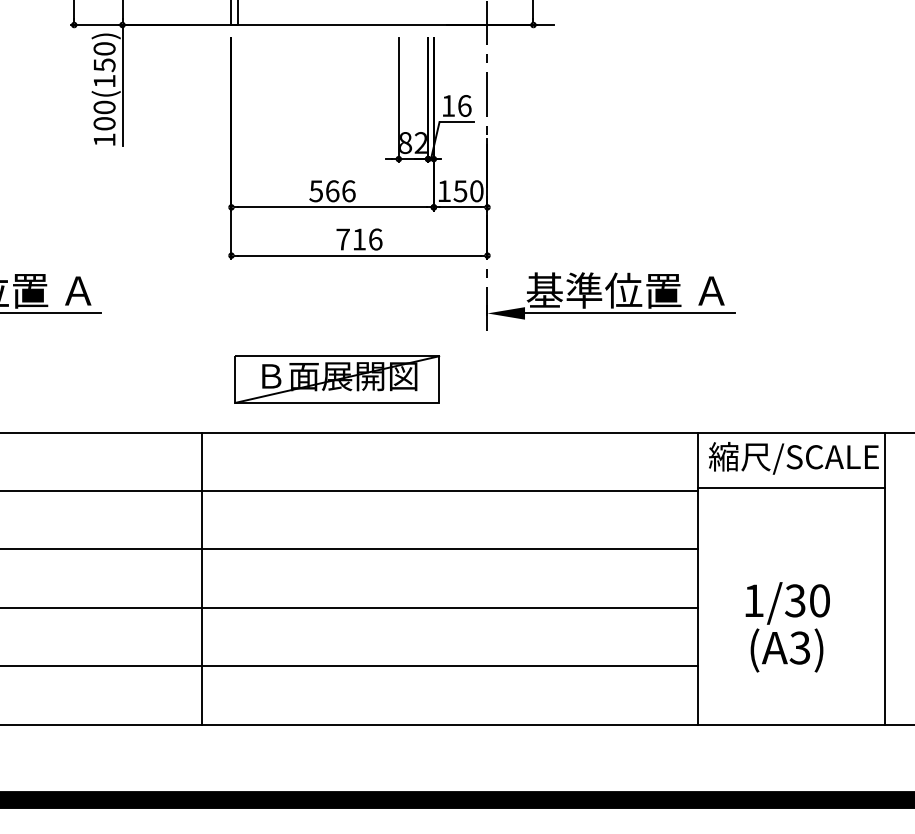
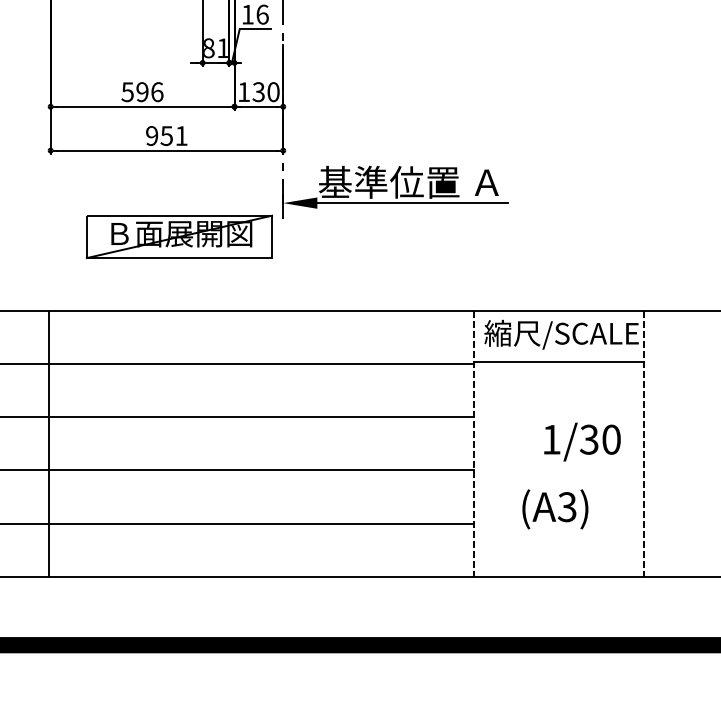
text: (420, 142) -> (222, 47), 82 -> 81
text: (460, 190) -> (258, 91), 150 -> 130
text: (332, 191) -> (142, 92), 566 -> 596
text: (359, 239) -> (166, 135), 716 -> 951
part: (337, 379) -> (179, 236), moved
line: (201, 578) -> (48, 443), moved
line: (697, 579) -> (474, 444), solid -> dashed
line: (884, 579) -> (643, 444), solid -> dashed
text: (787, 603) -> (582, 442), moved

